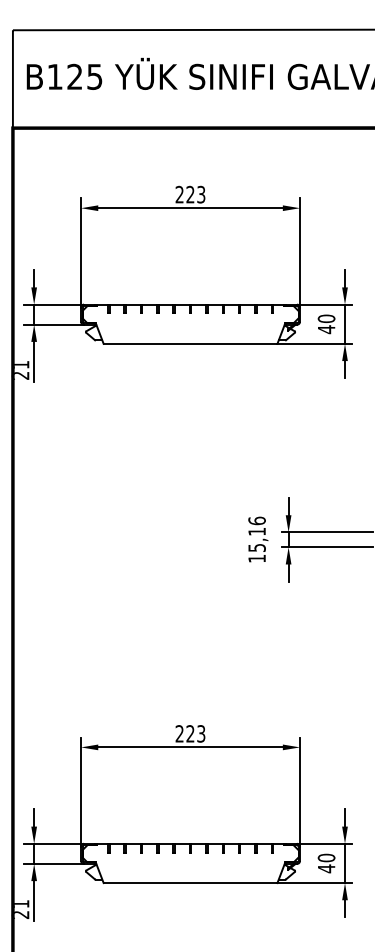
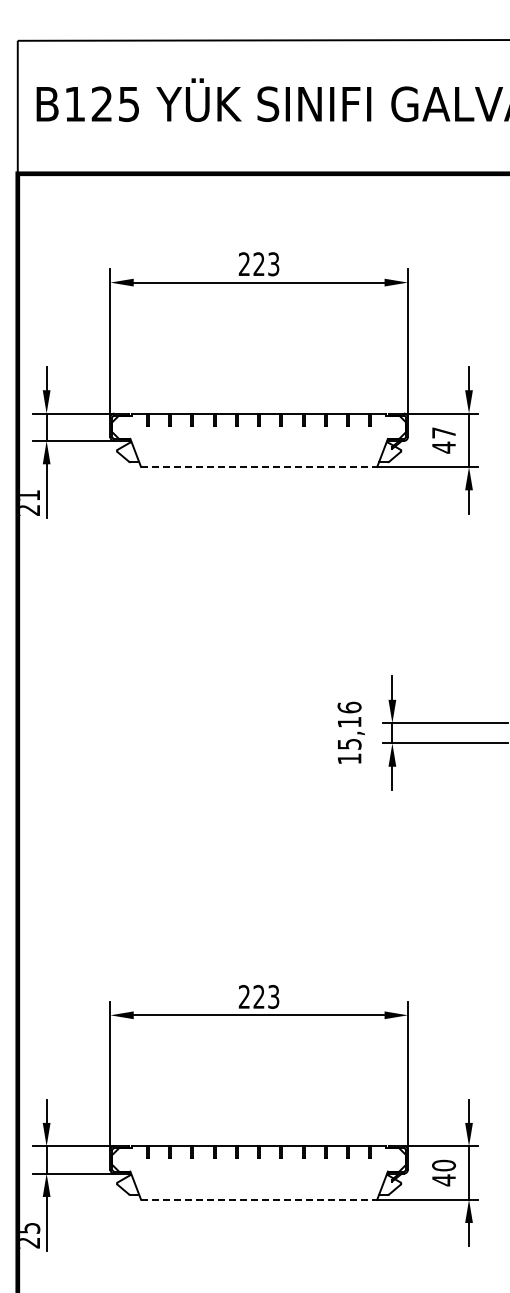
text: (326, 318) -> (443, 432), 40 -> 47
line: (190, 343) -> (259, 466), solid -> dashed
line: (190, 882) -> (259, 1199), solid -> dashed
text: (22, 904) -> (30, 1228), 21 -> 25

